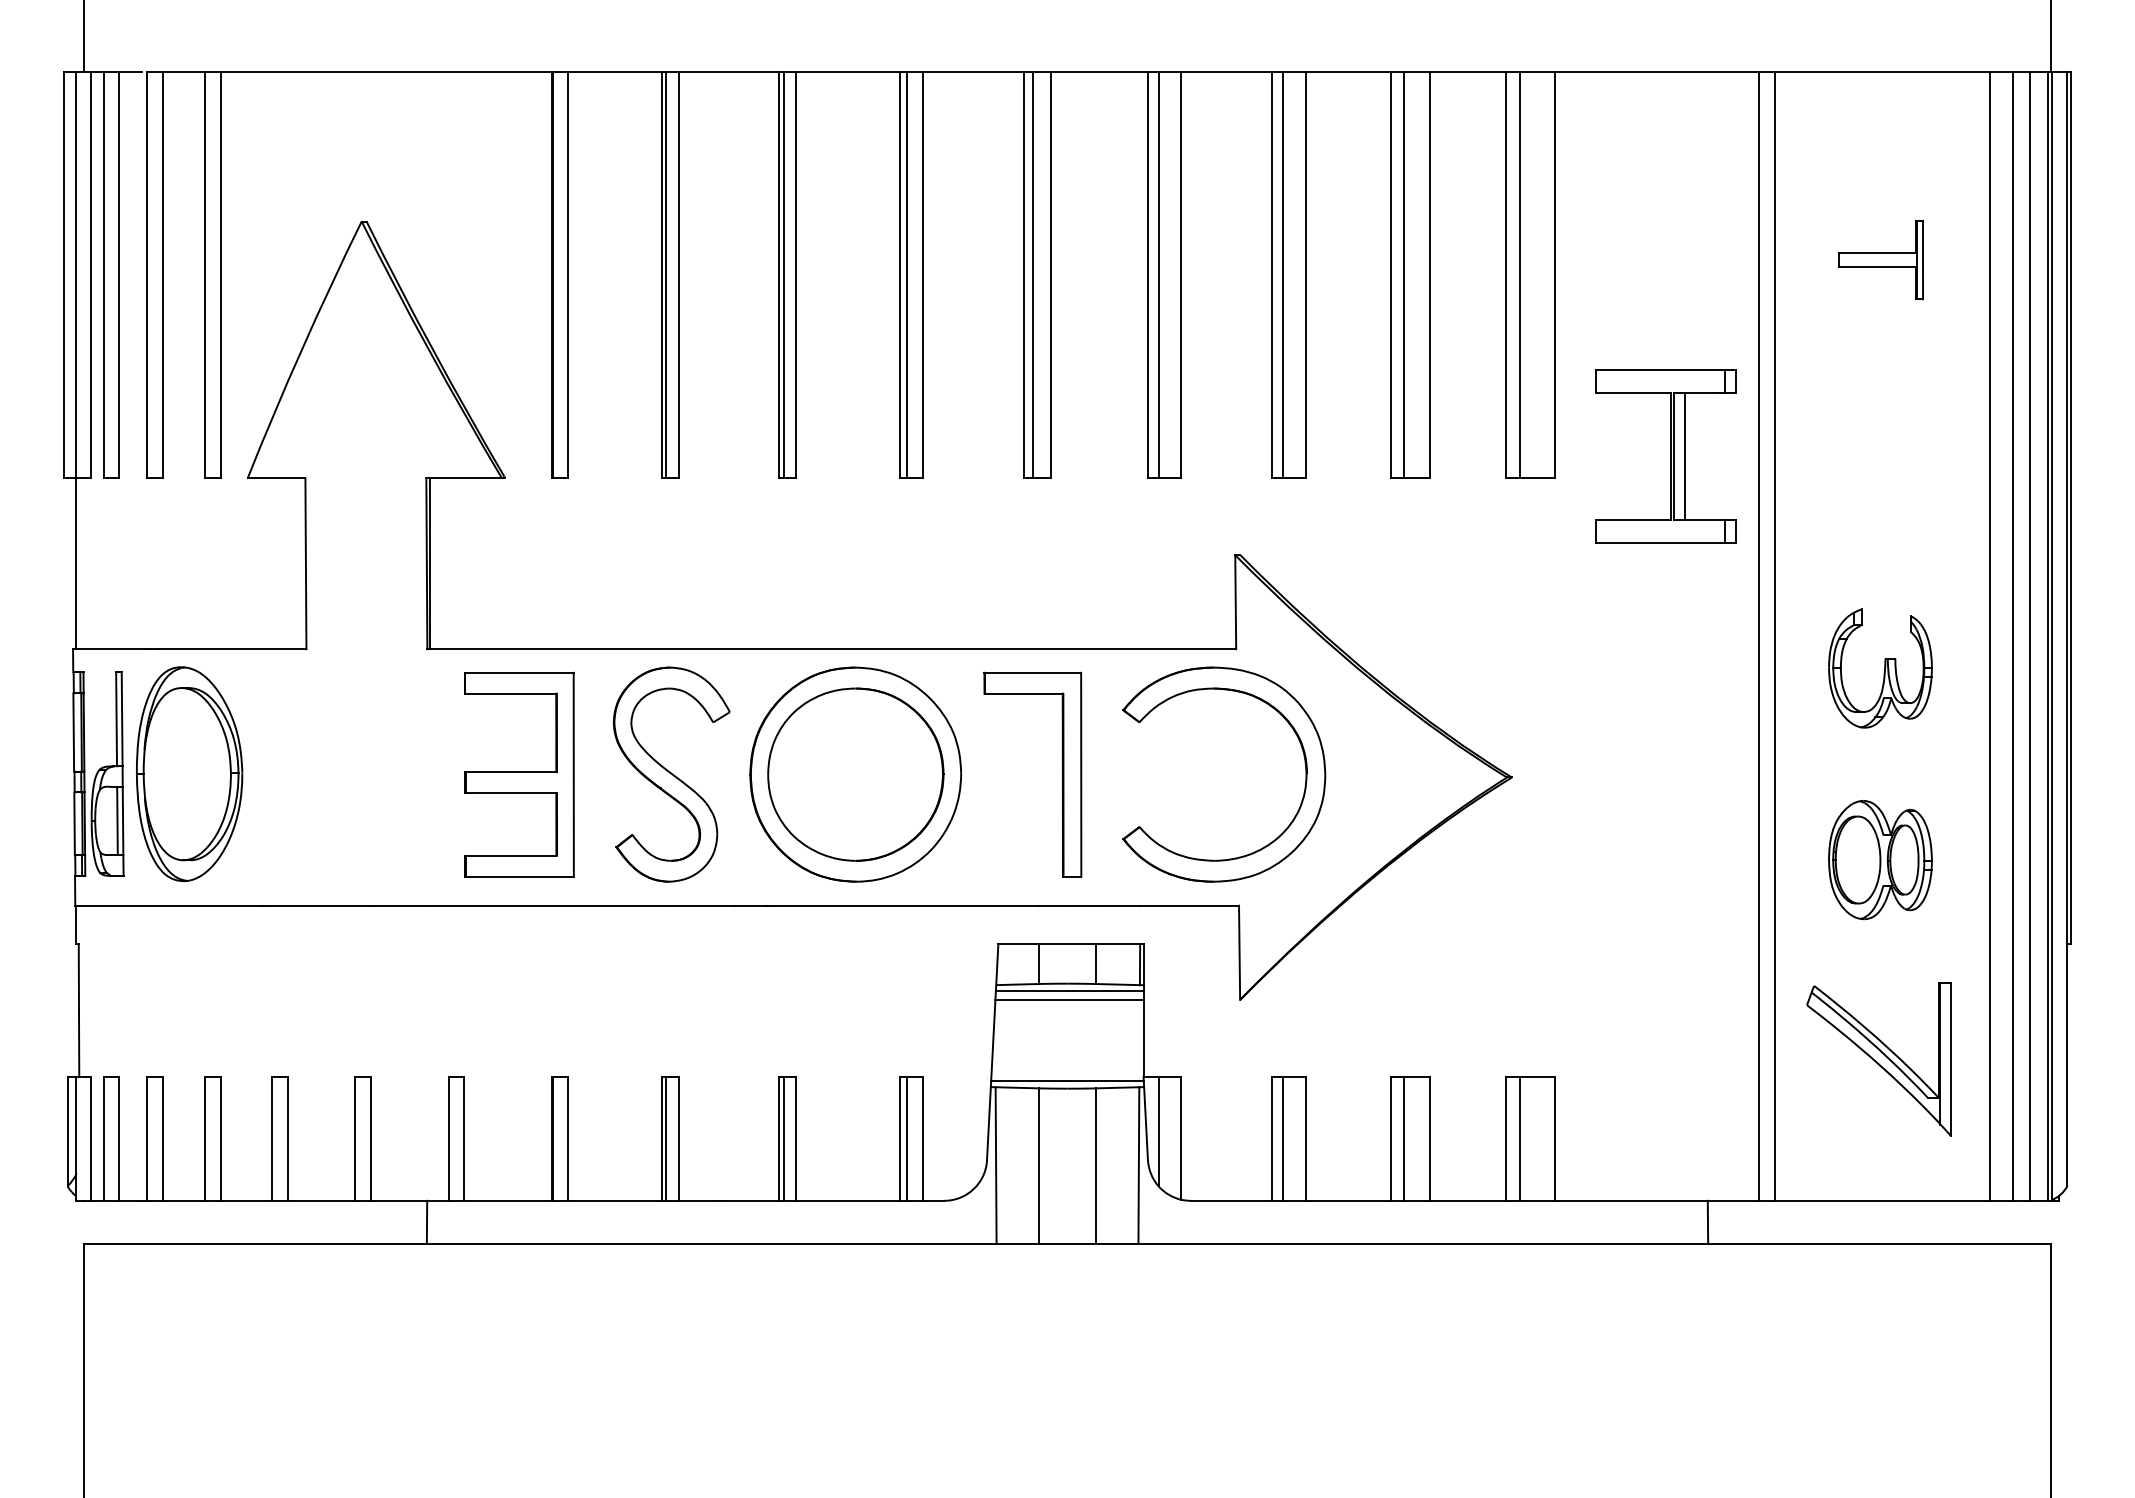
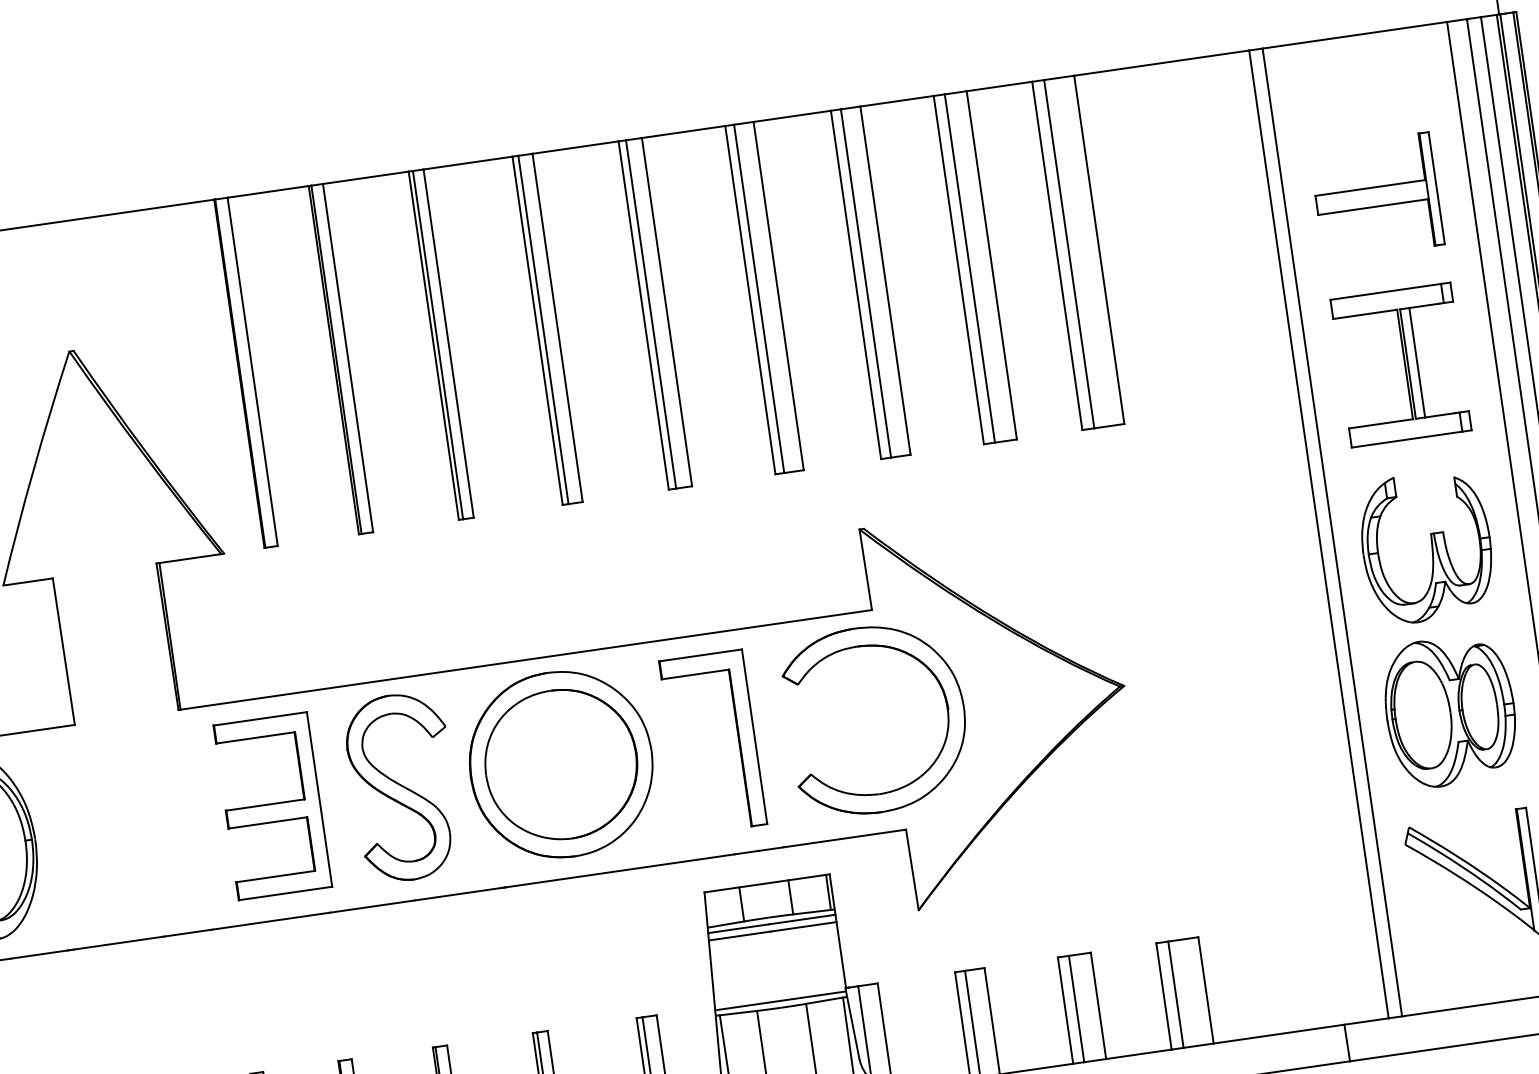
part: (1880, 259) -> (1376, 196), size x1.67
part: (1665, 456) -> (1400, 365), moved
part: (1880, 668) -> (1426, 546), size x1.43
part: (1880, 859) -> (1450, 710), size x1.43

